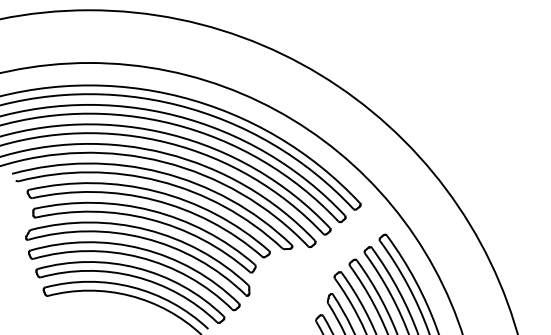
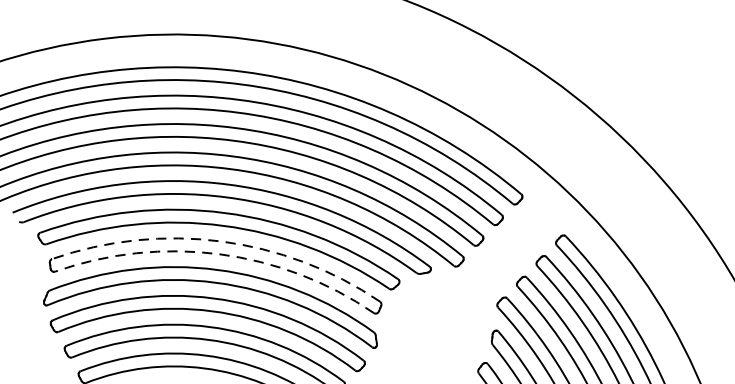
arc: (151, 210) -> (220, 241), solid -> dashed
arc: (149, 219) -> (219, 254), solid -> dashed

